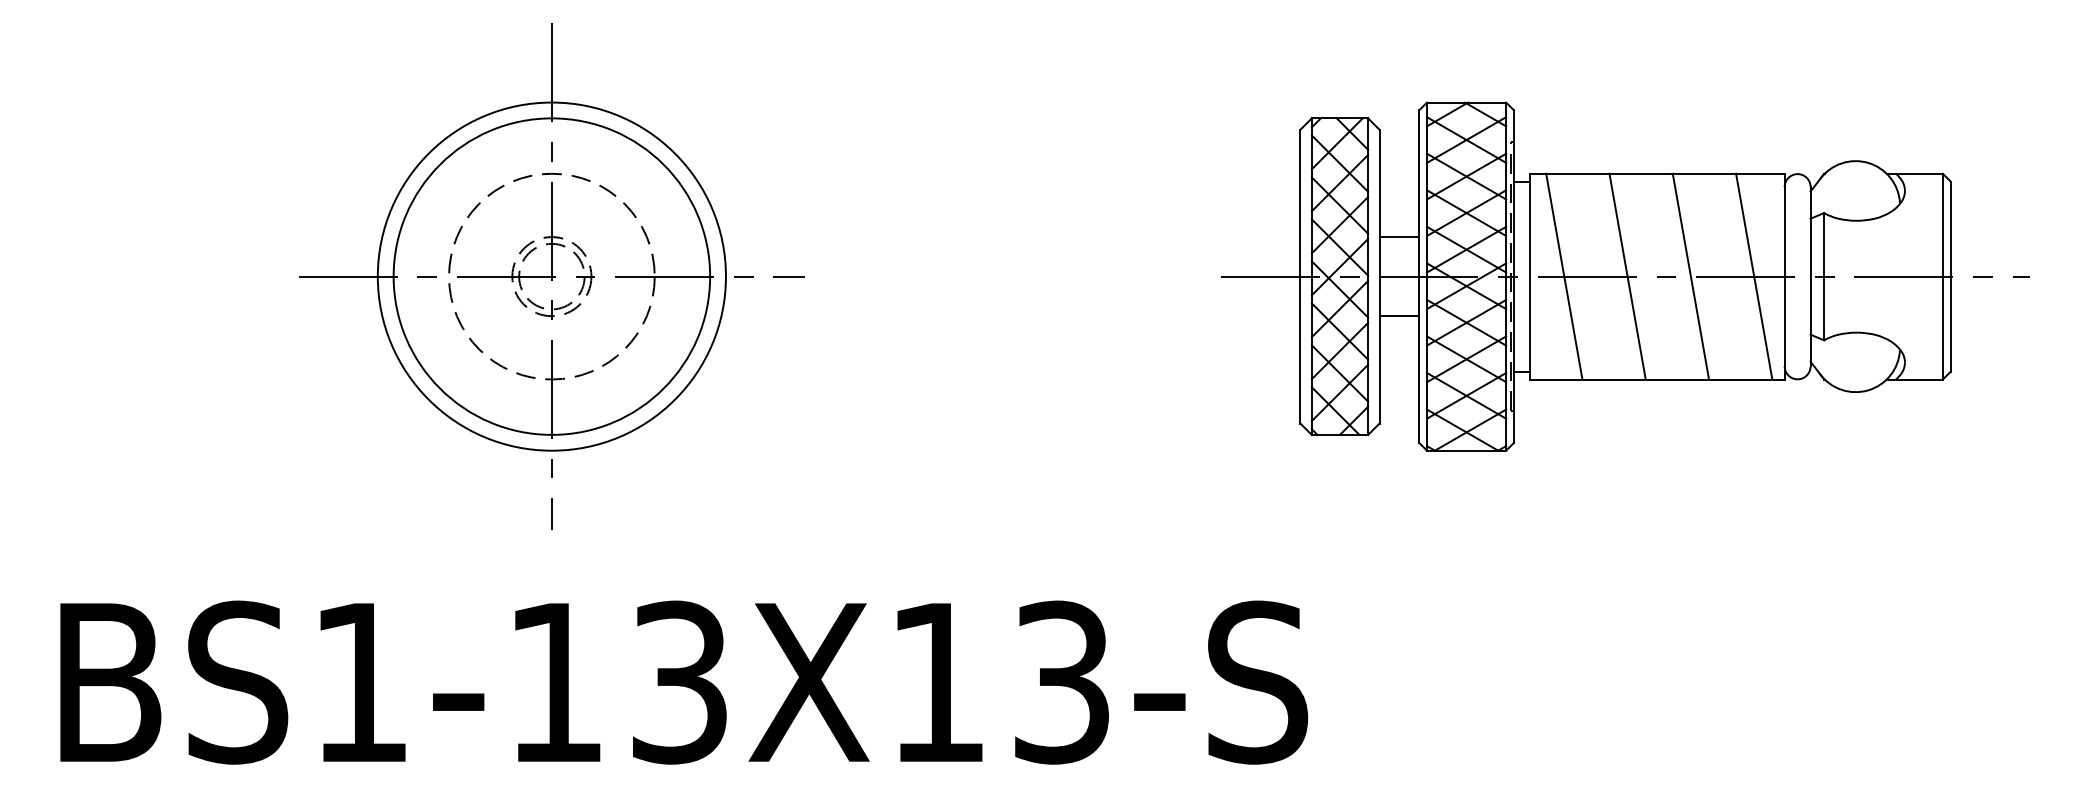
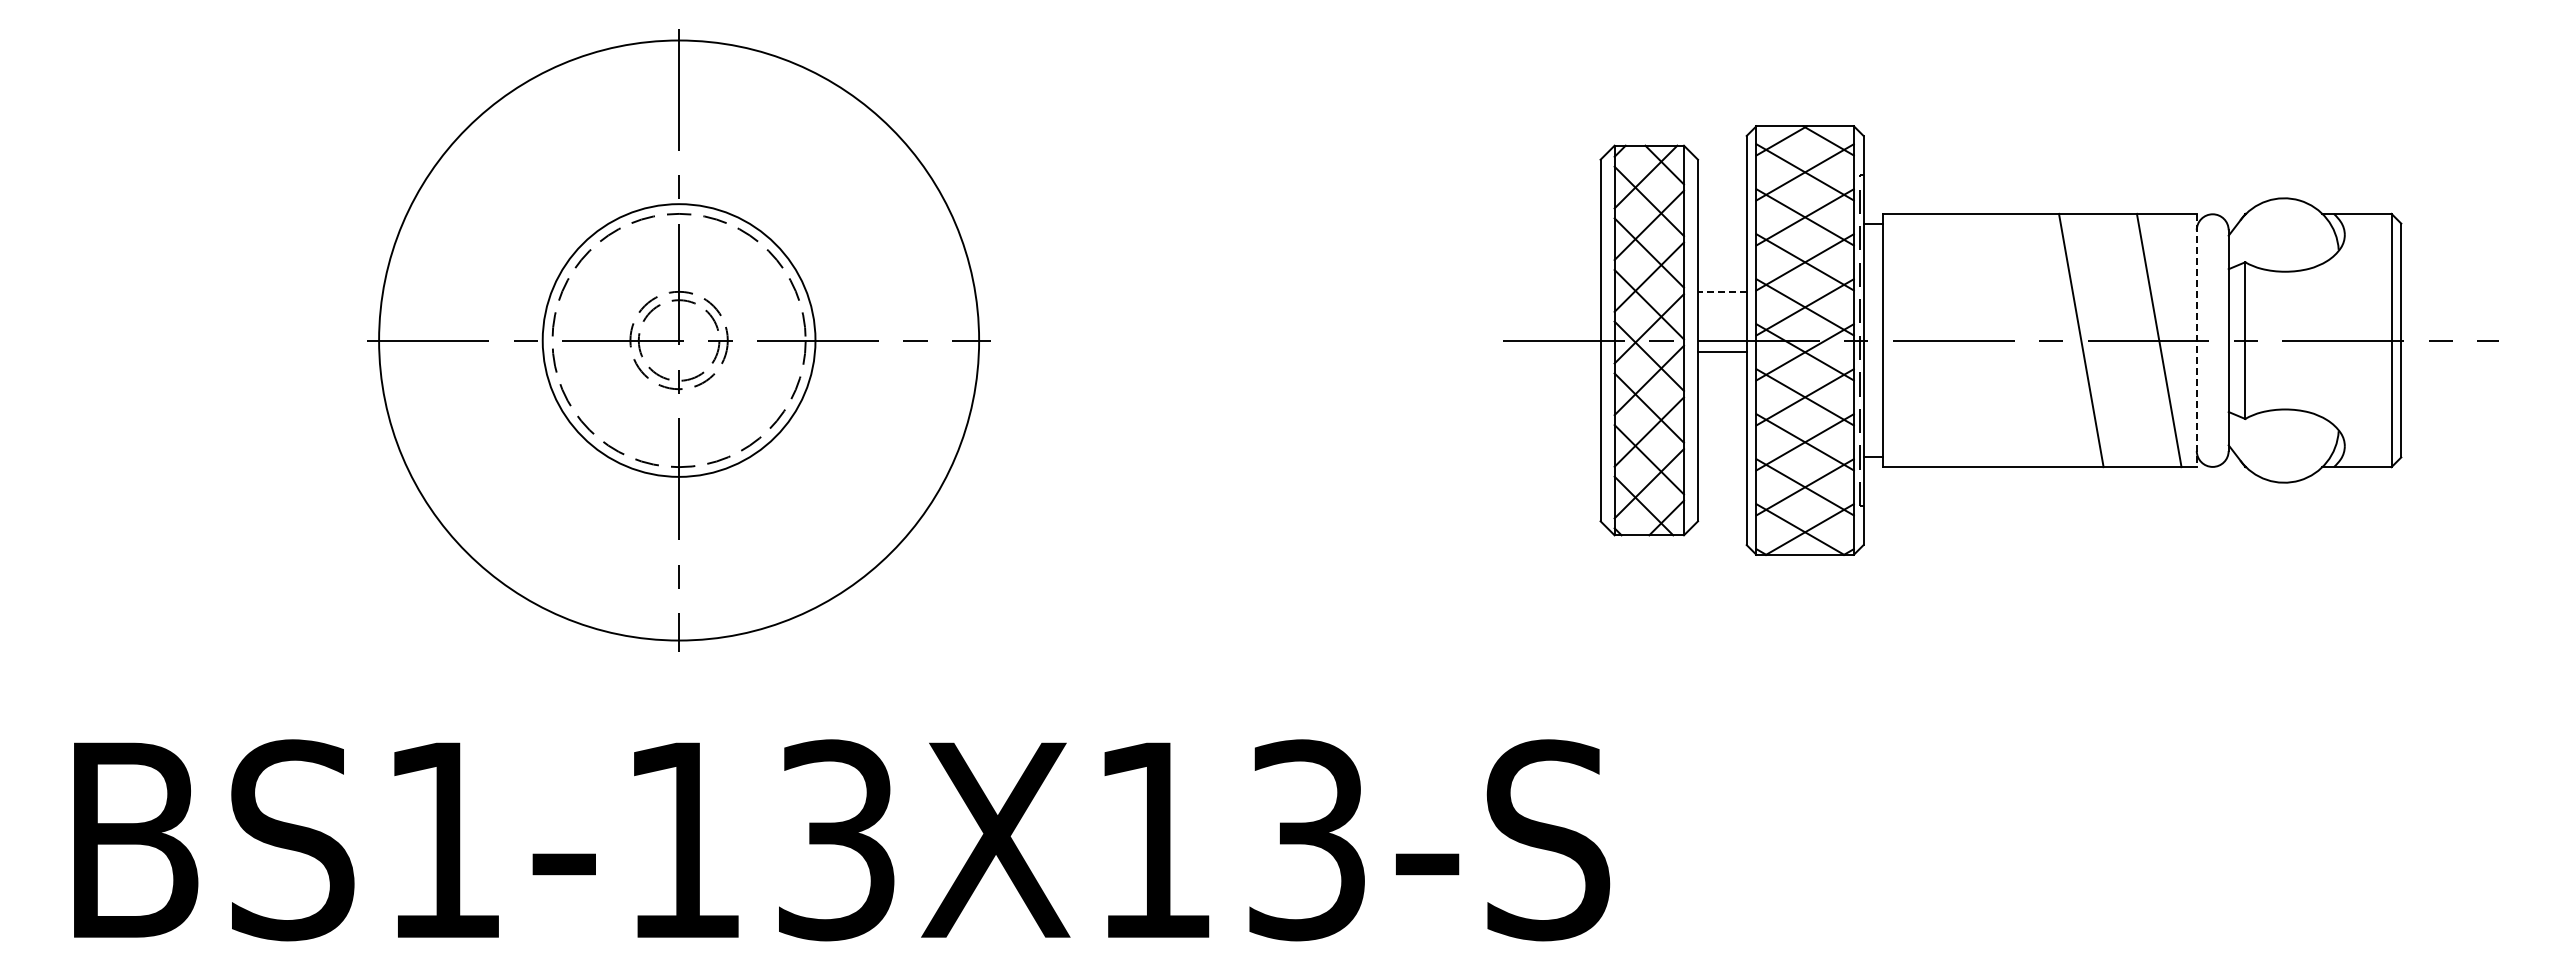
line: (1398, 236) -> (1721, 291), solid -> dashed
circle: (551, 276) -> (678, 340), size x0.7
circle: (551, 276) -> (678, 340), size x1.4
line: (1564, 276) -> (1925, 340), removed
line: (1627, 276) -> (2003, 340), removed
line: (1784, 276) -> (2196, 340), solid -> dashed
line: (1399, 316) -> (1722, 352), moved

